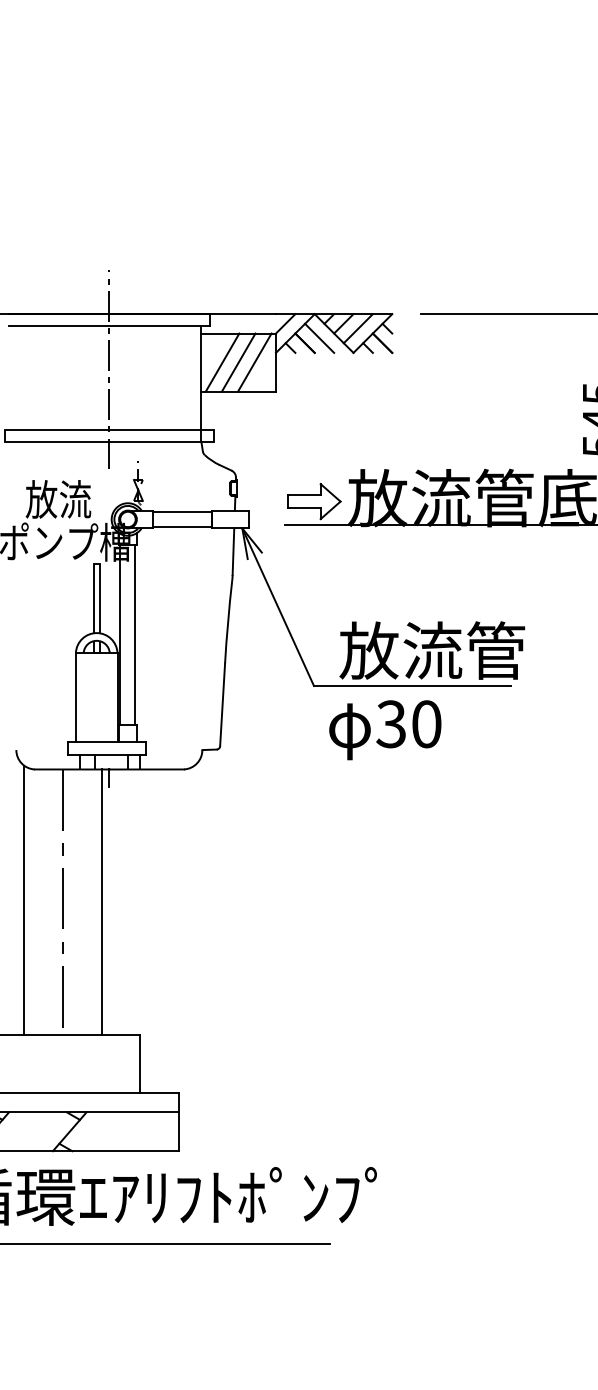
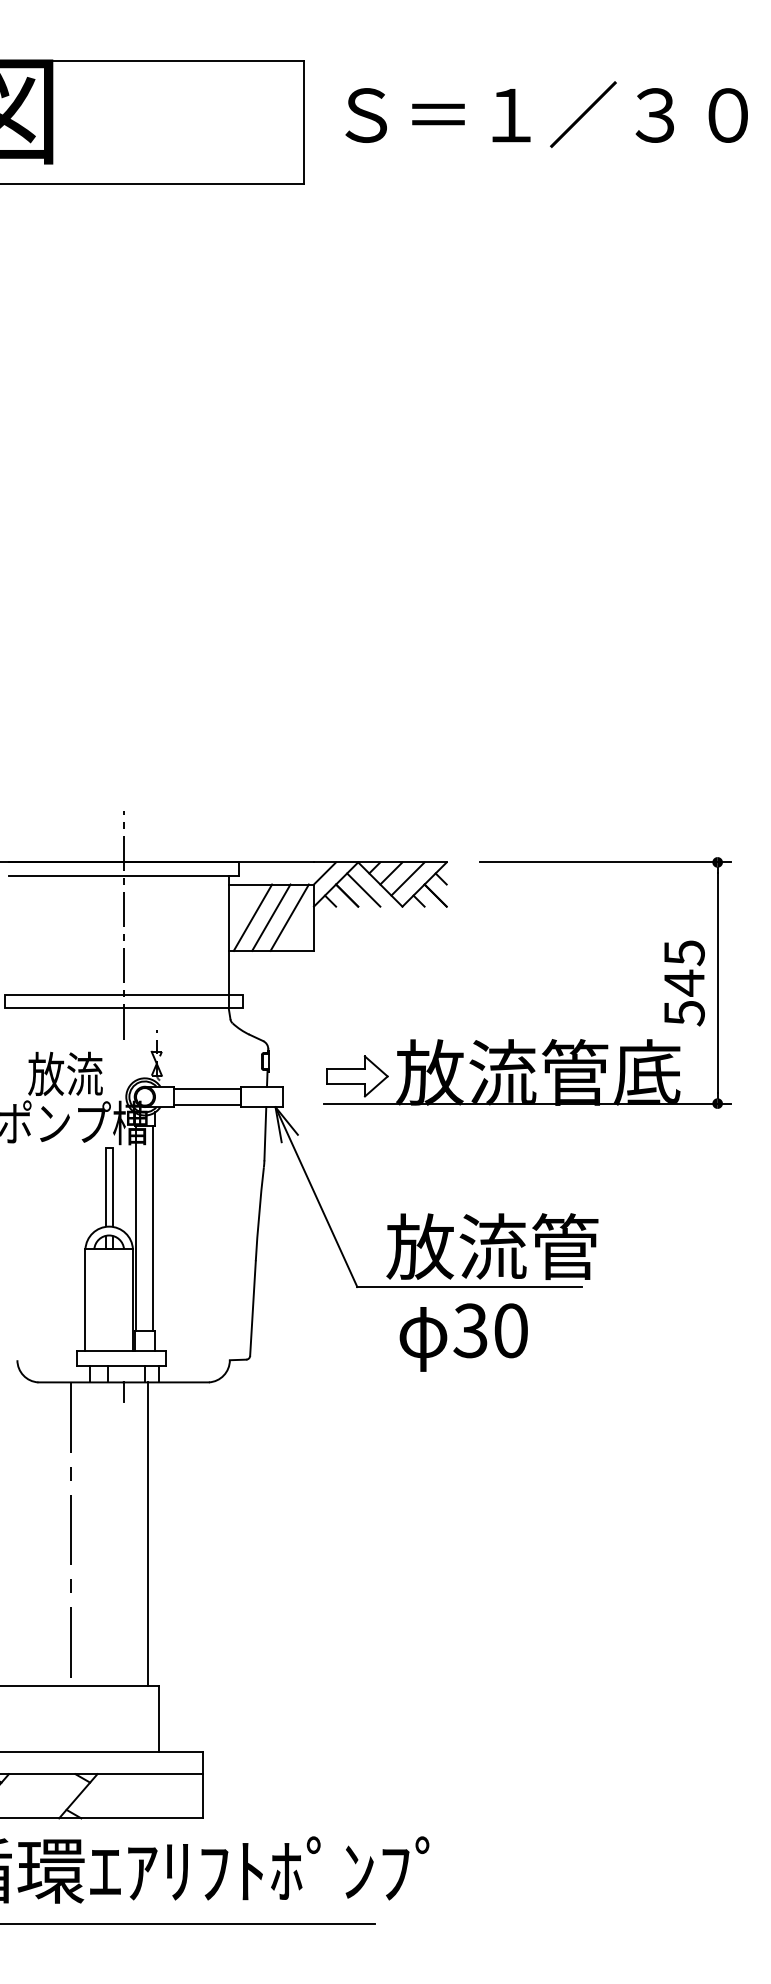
text: (385, 730) -> (463, 1337), moved
line: (24, 900) -> (26, 1531), removed
line: (101, 901) -> (147, 1533), moved

